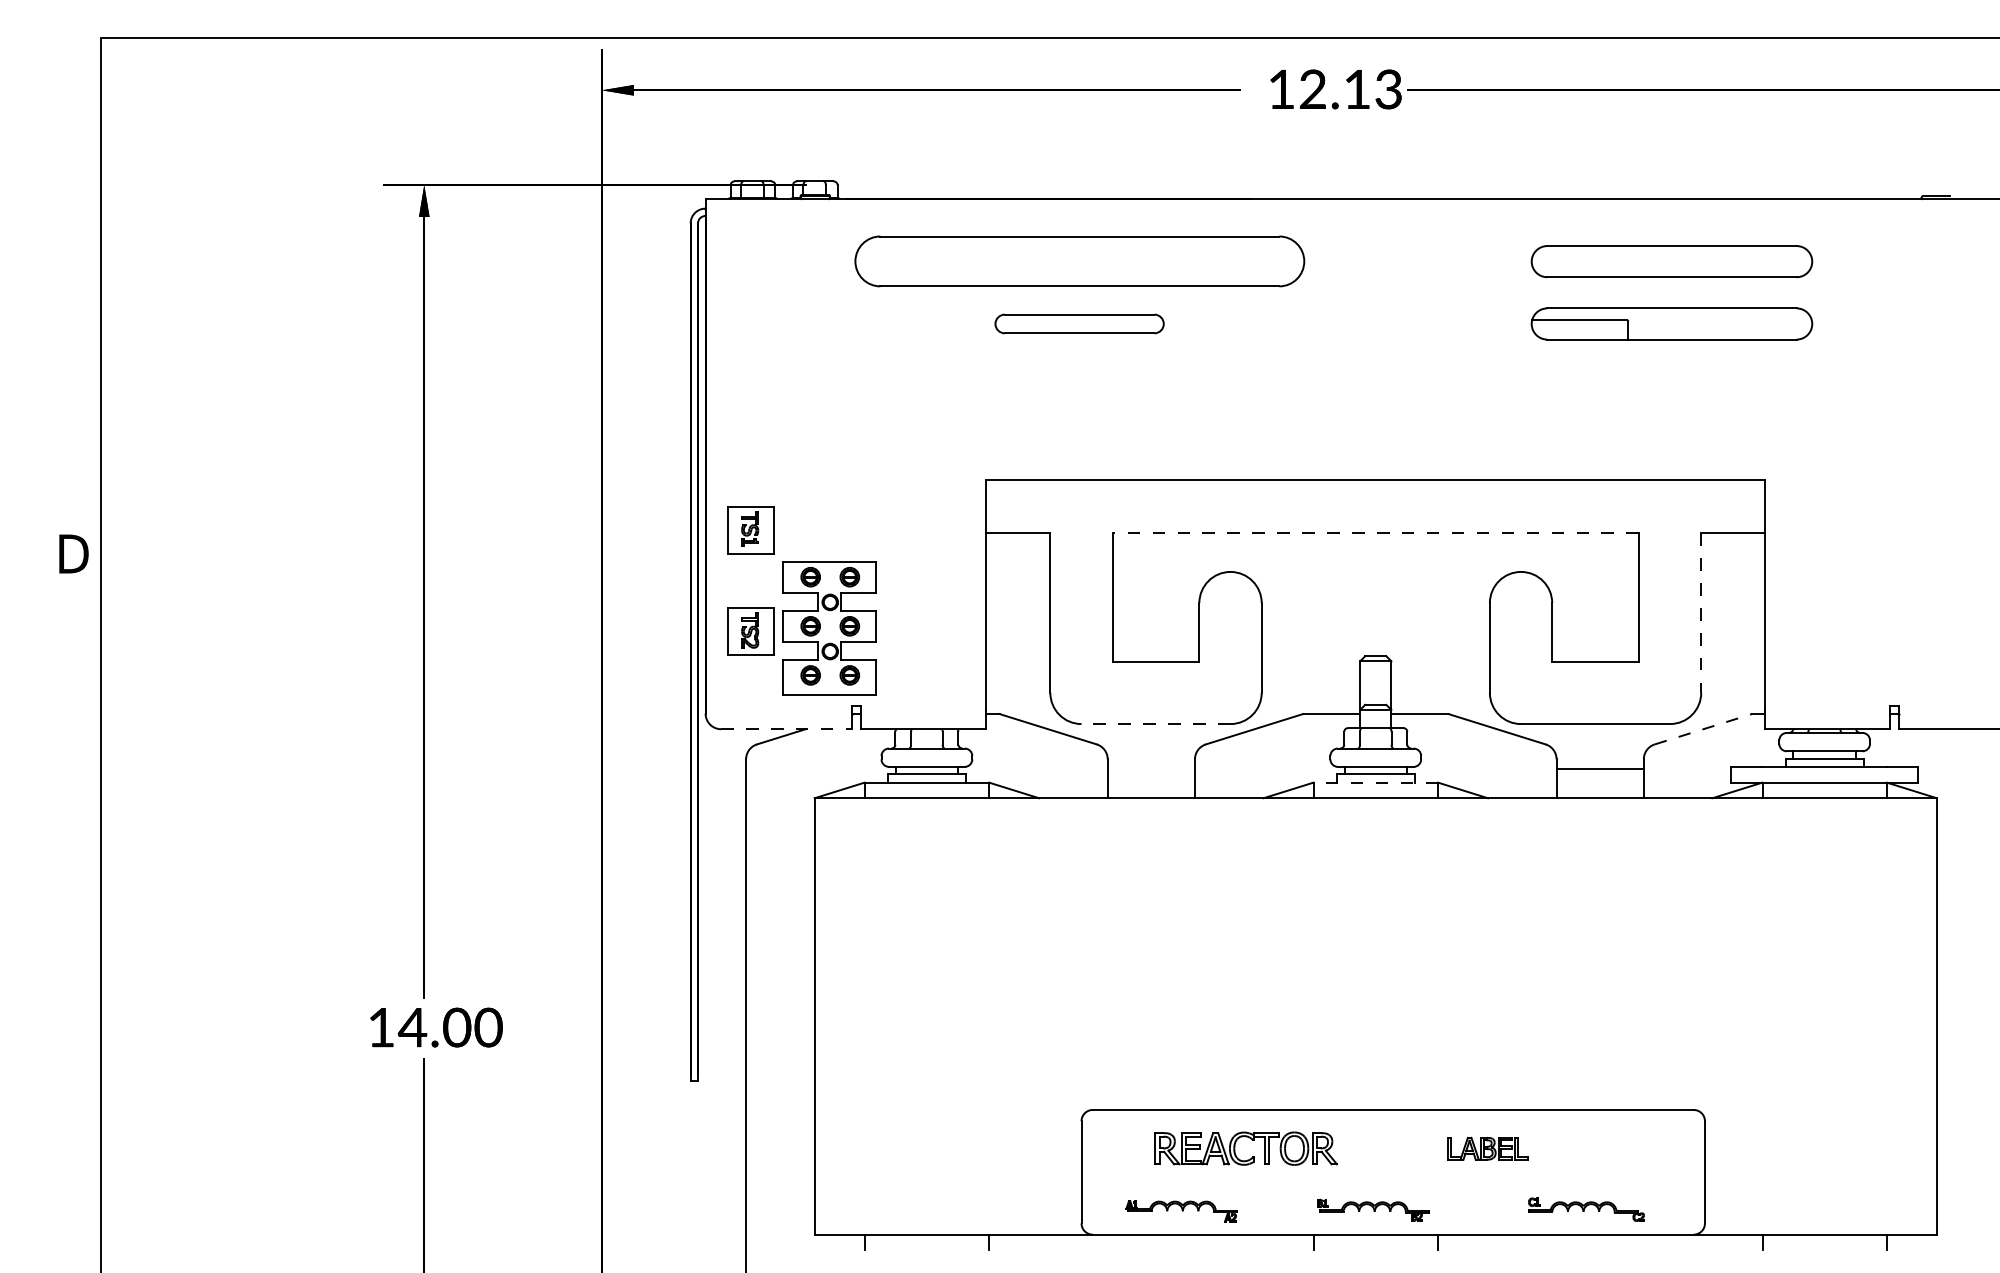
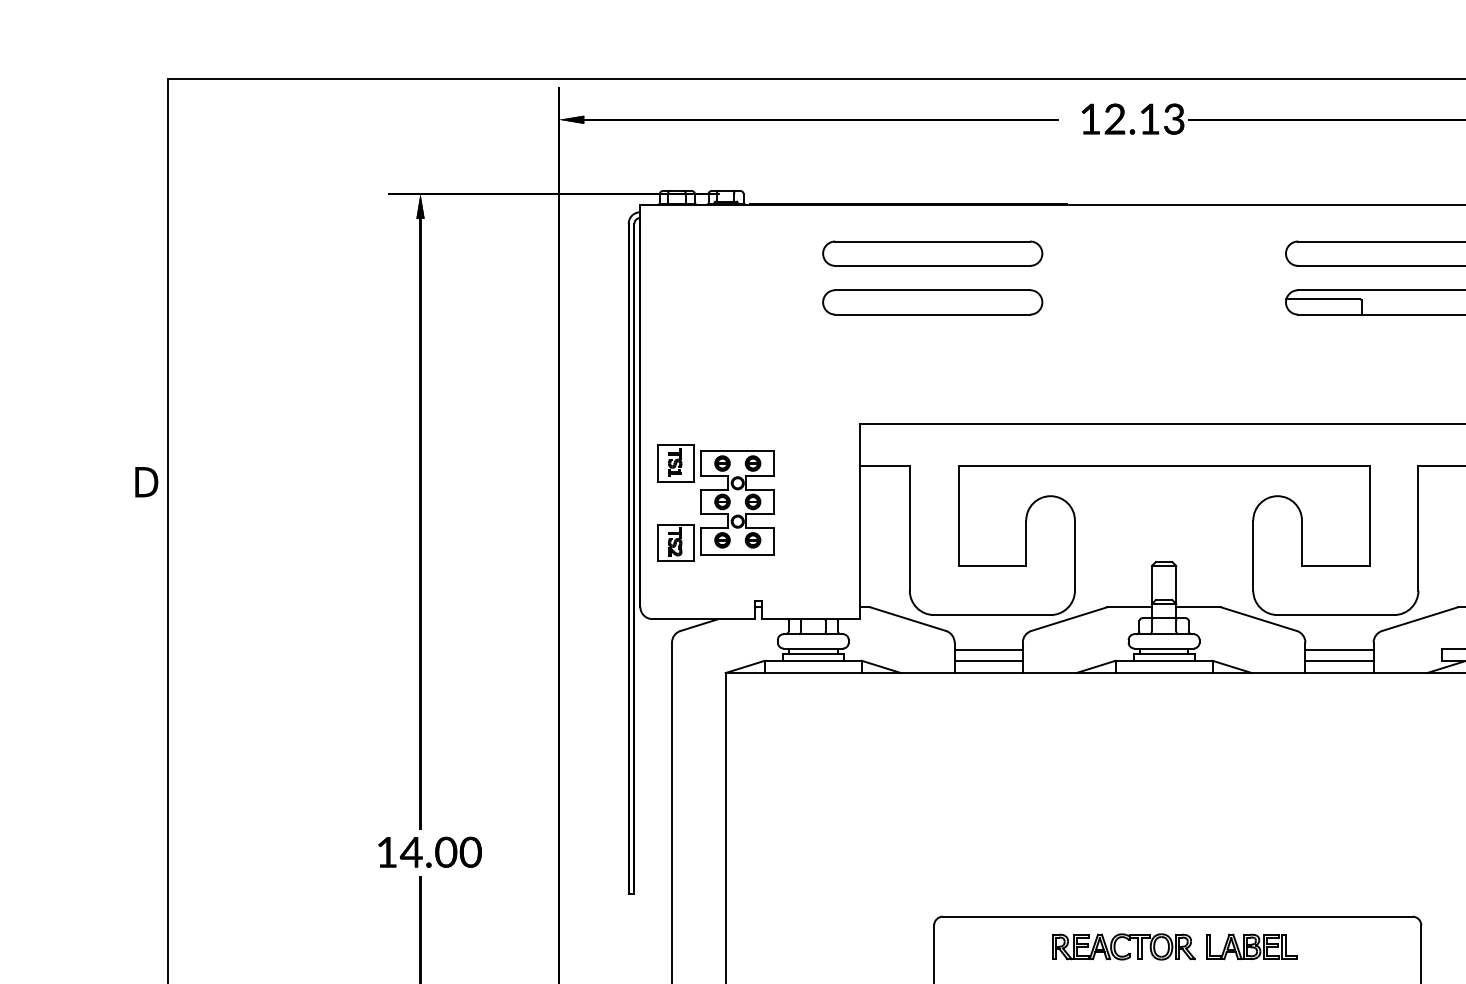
part: (1079, 261) -> (932, 253), size x0.62
part: (1079, 323) -> (932, 302), size x1.67
line: (1375, 533) -> (1163, 466), dashed -> solid
line: (1701, 613) -> (1418, 528), dashed -> solid
part: (829, 628) -> (737, 503), moved
line: (1155, 724) -> (991, 615), dashed -> solid
line: (787, 729) -> (704, 619), dashed -> solid
line: (1703, 729) -> (1420, 619), dashed -> solid
line: (1150, 768) -> (988, 649), added
line: (1150, 782) -> (988, 660), added
line: (1375, 782) -> (1163, 660), dashed -> solid
line: (1599, 782) -> (1338, 660), added
part: (1235, 1148) -> (1115, 946), moved
part: (1487, 1148) -> (1251, 946), size x1.43

